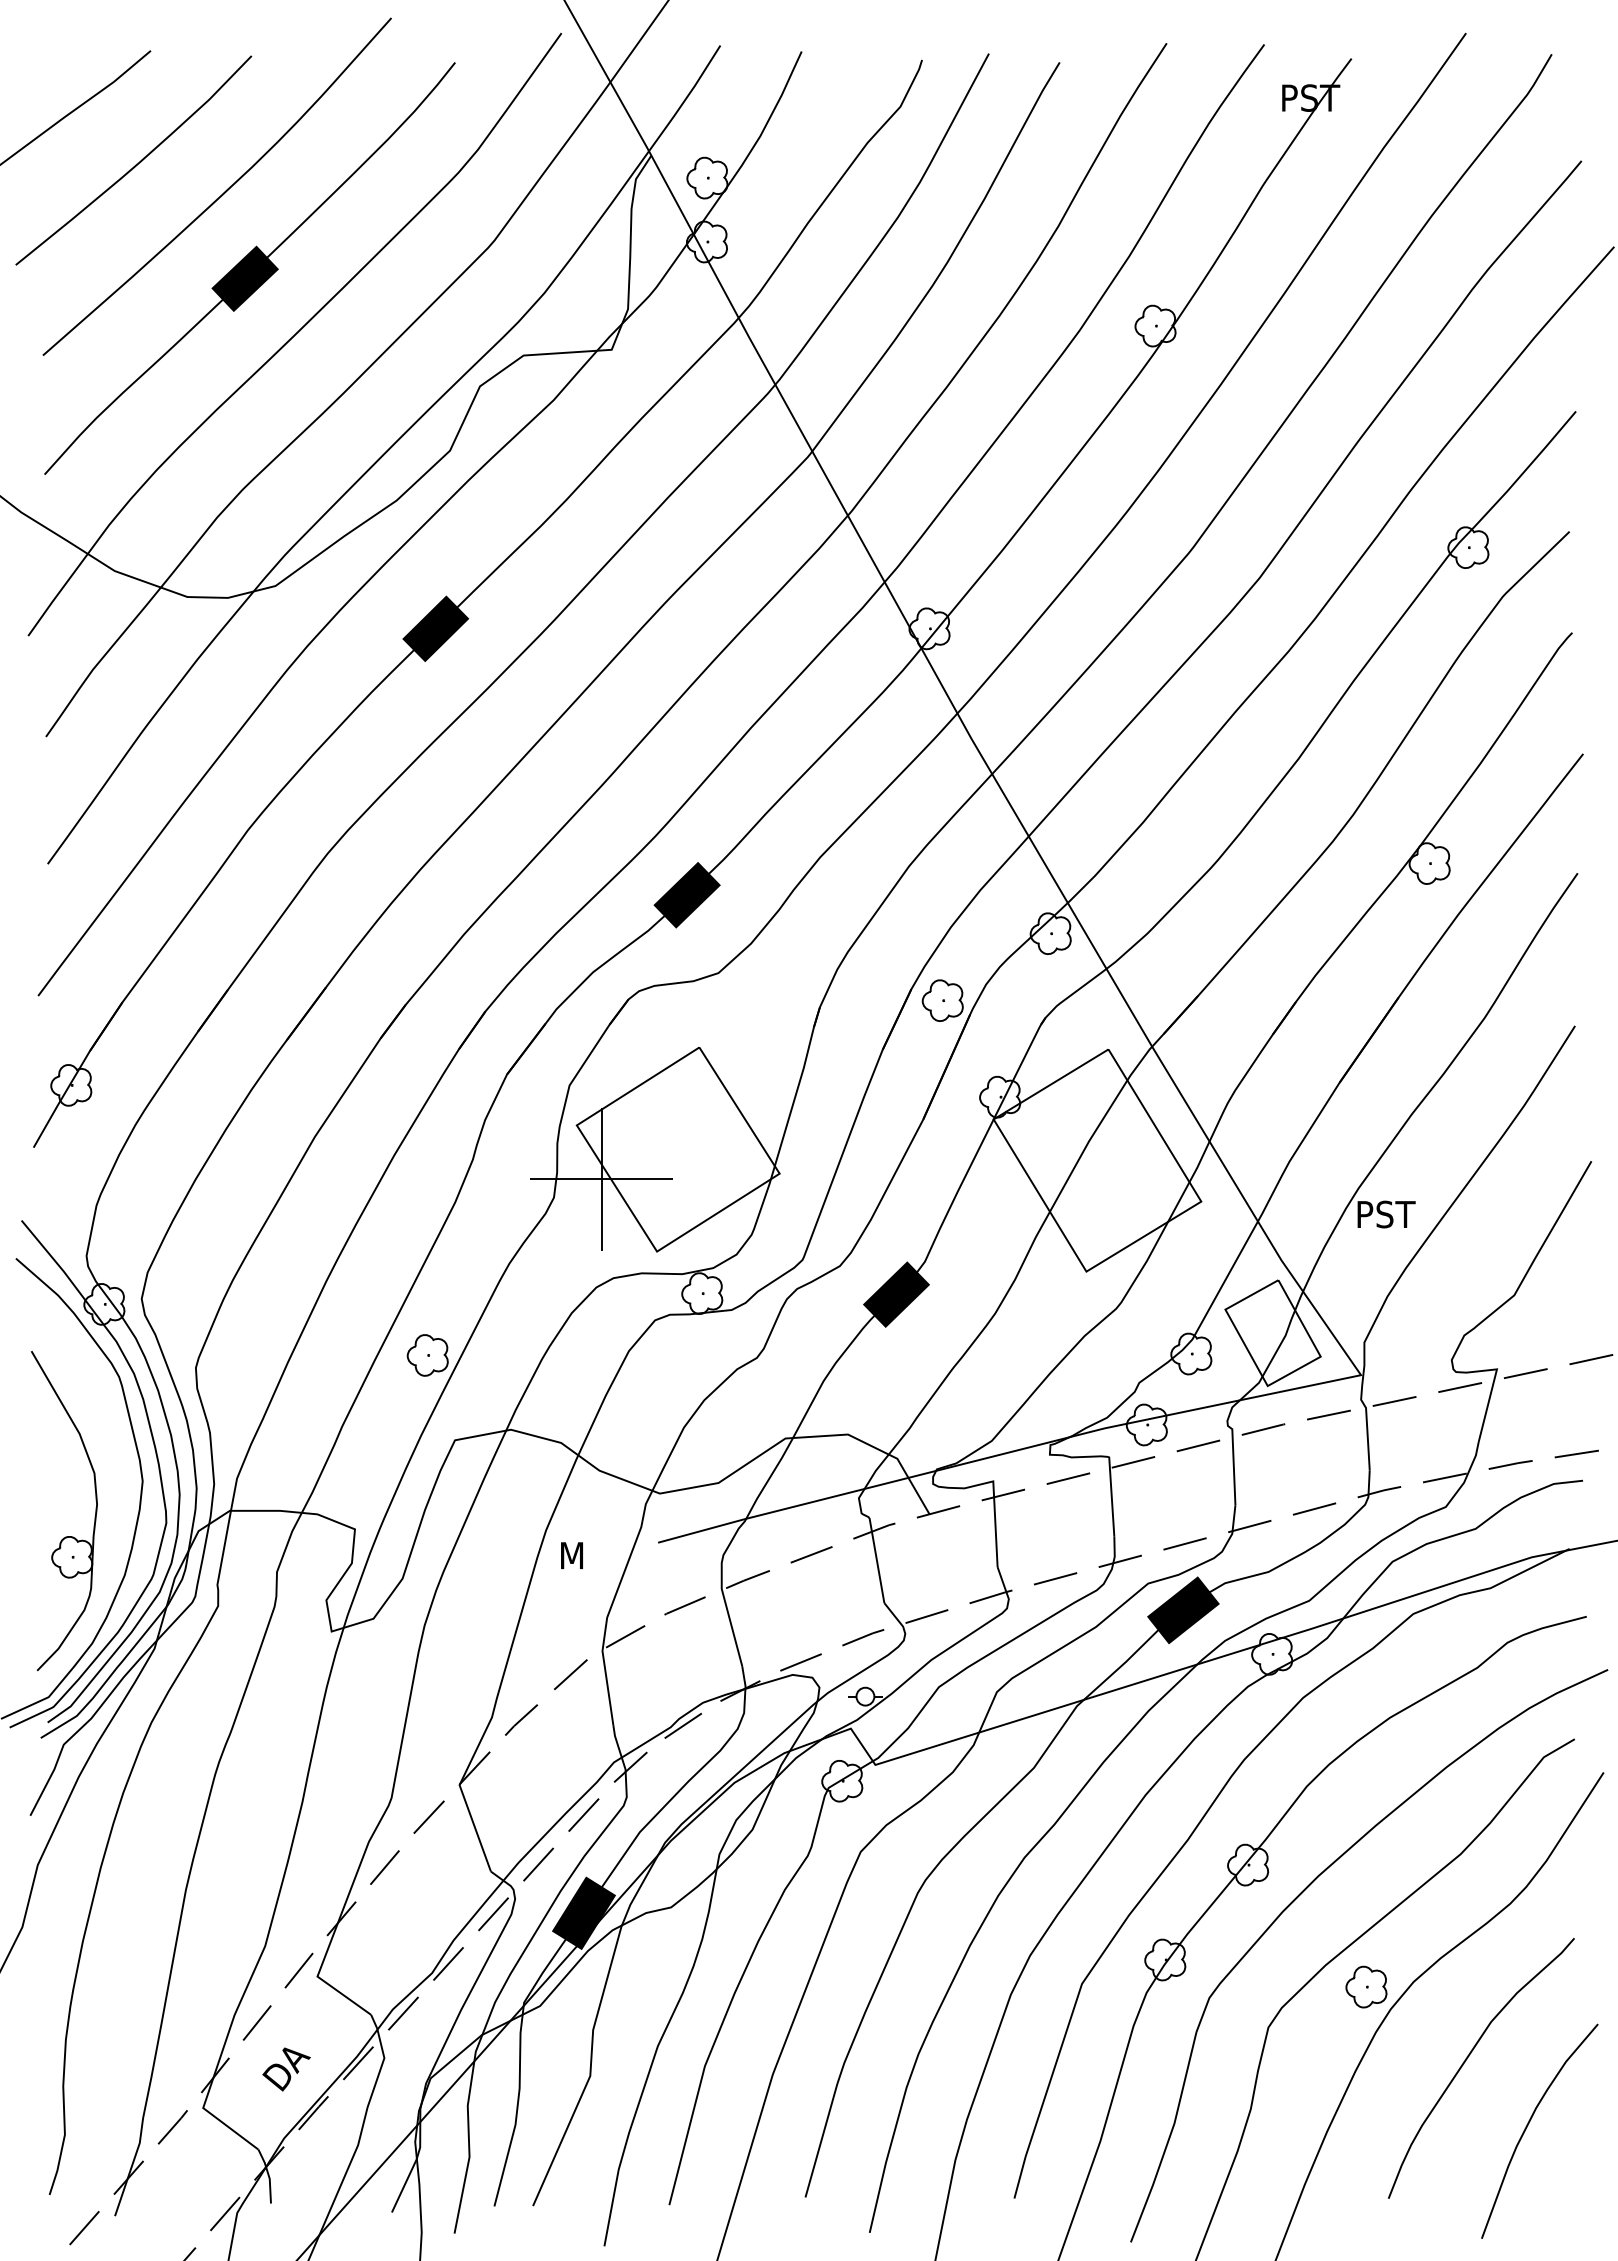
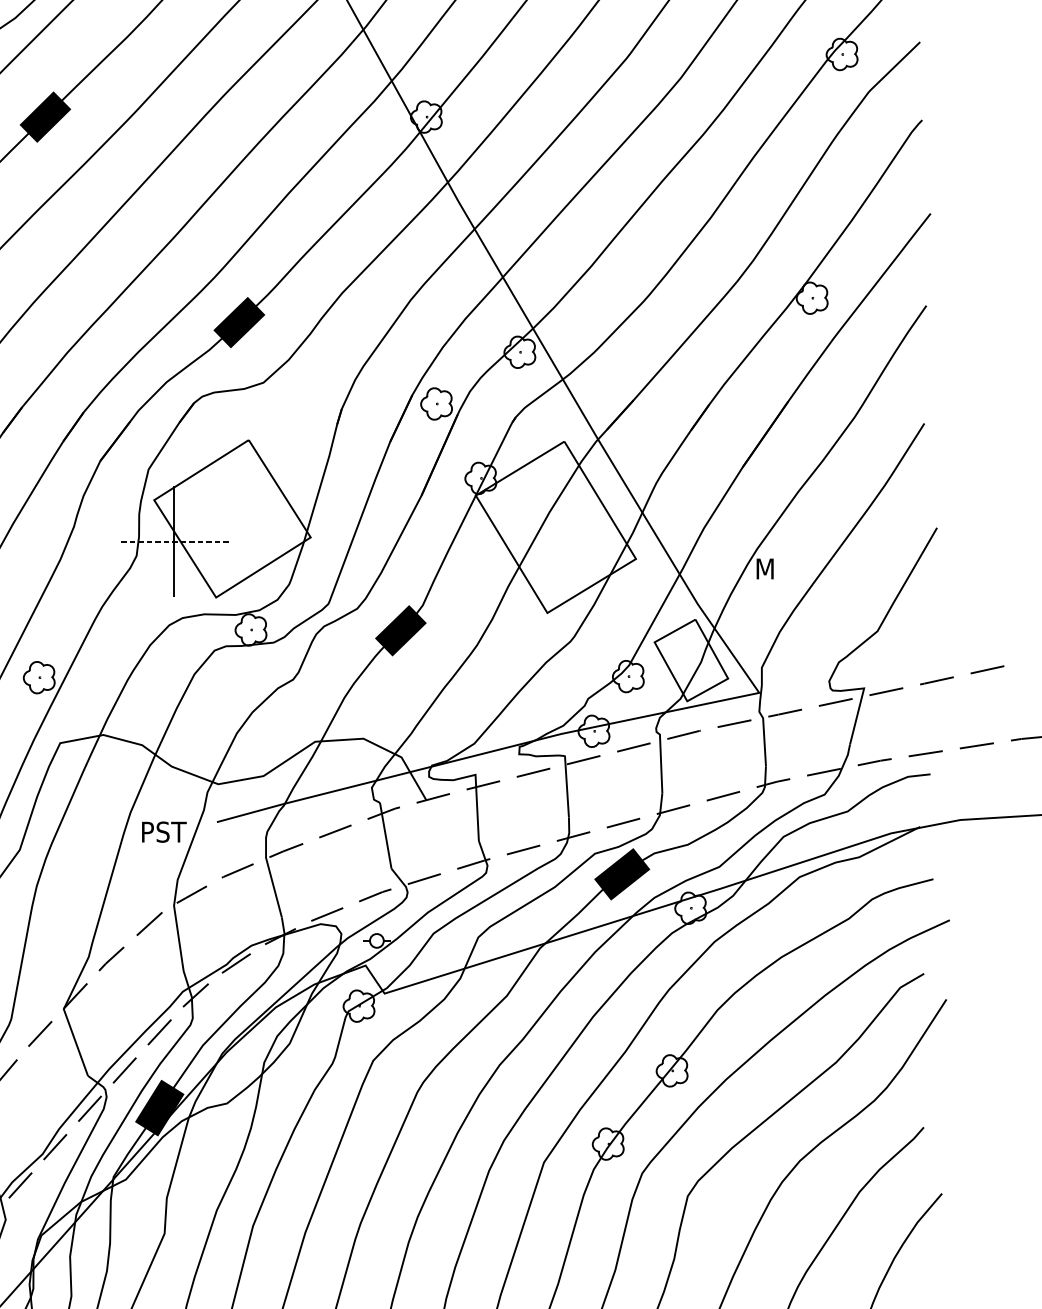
line: (601, 1179) -> (173, 541), solid -> dashed
text: (1387, 1214) -> (779, 568), PST -> M
text: (591, 1555) -> (165, 832), M -> PST
part: (1366, 1986) -> (763, 1164), removed

